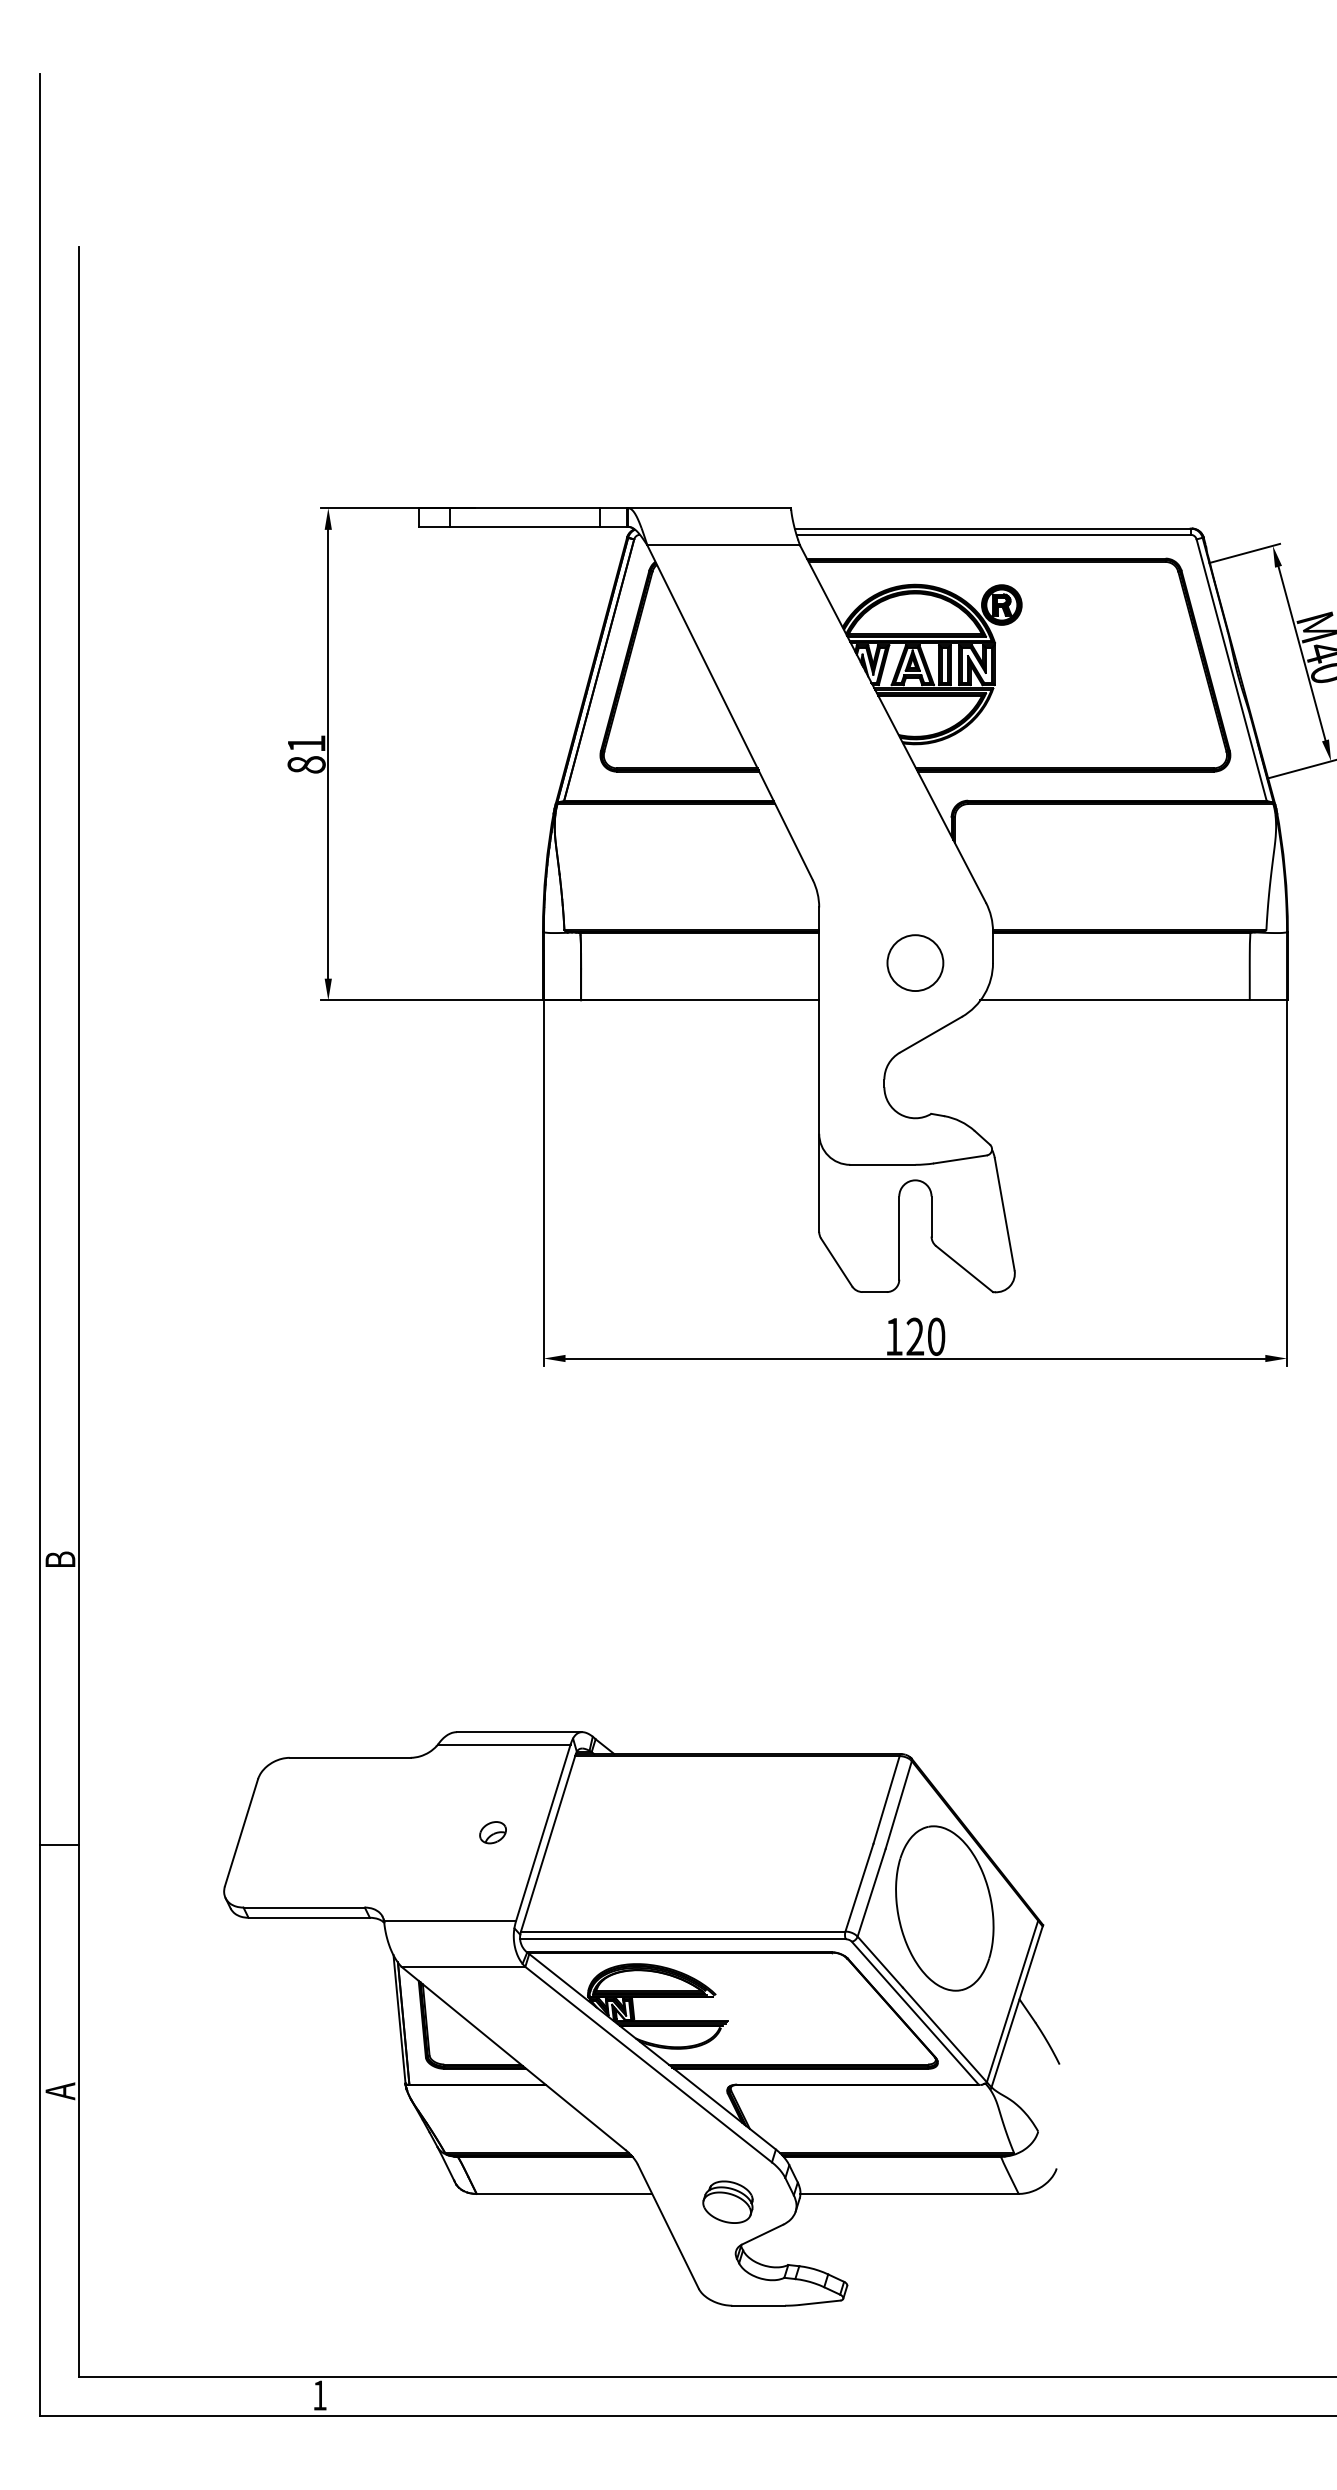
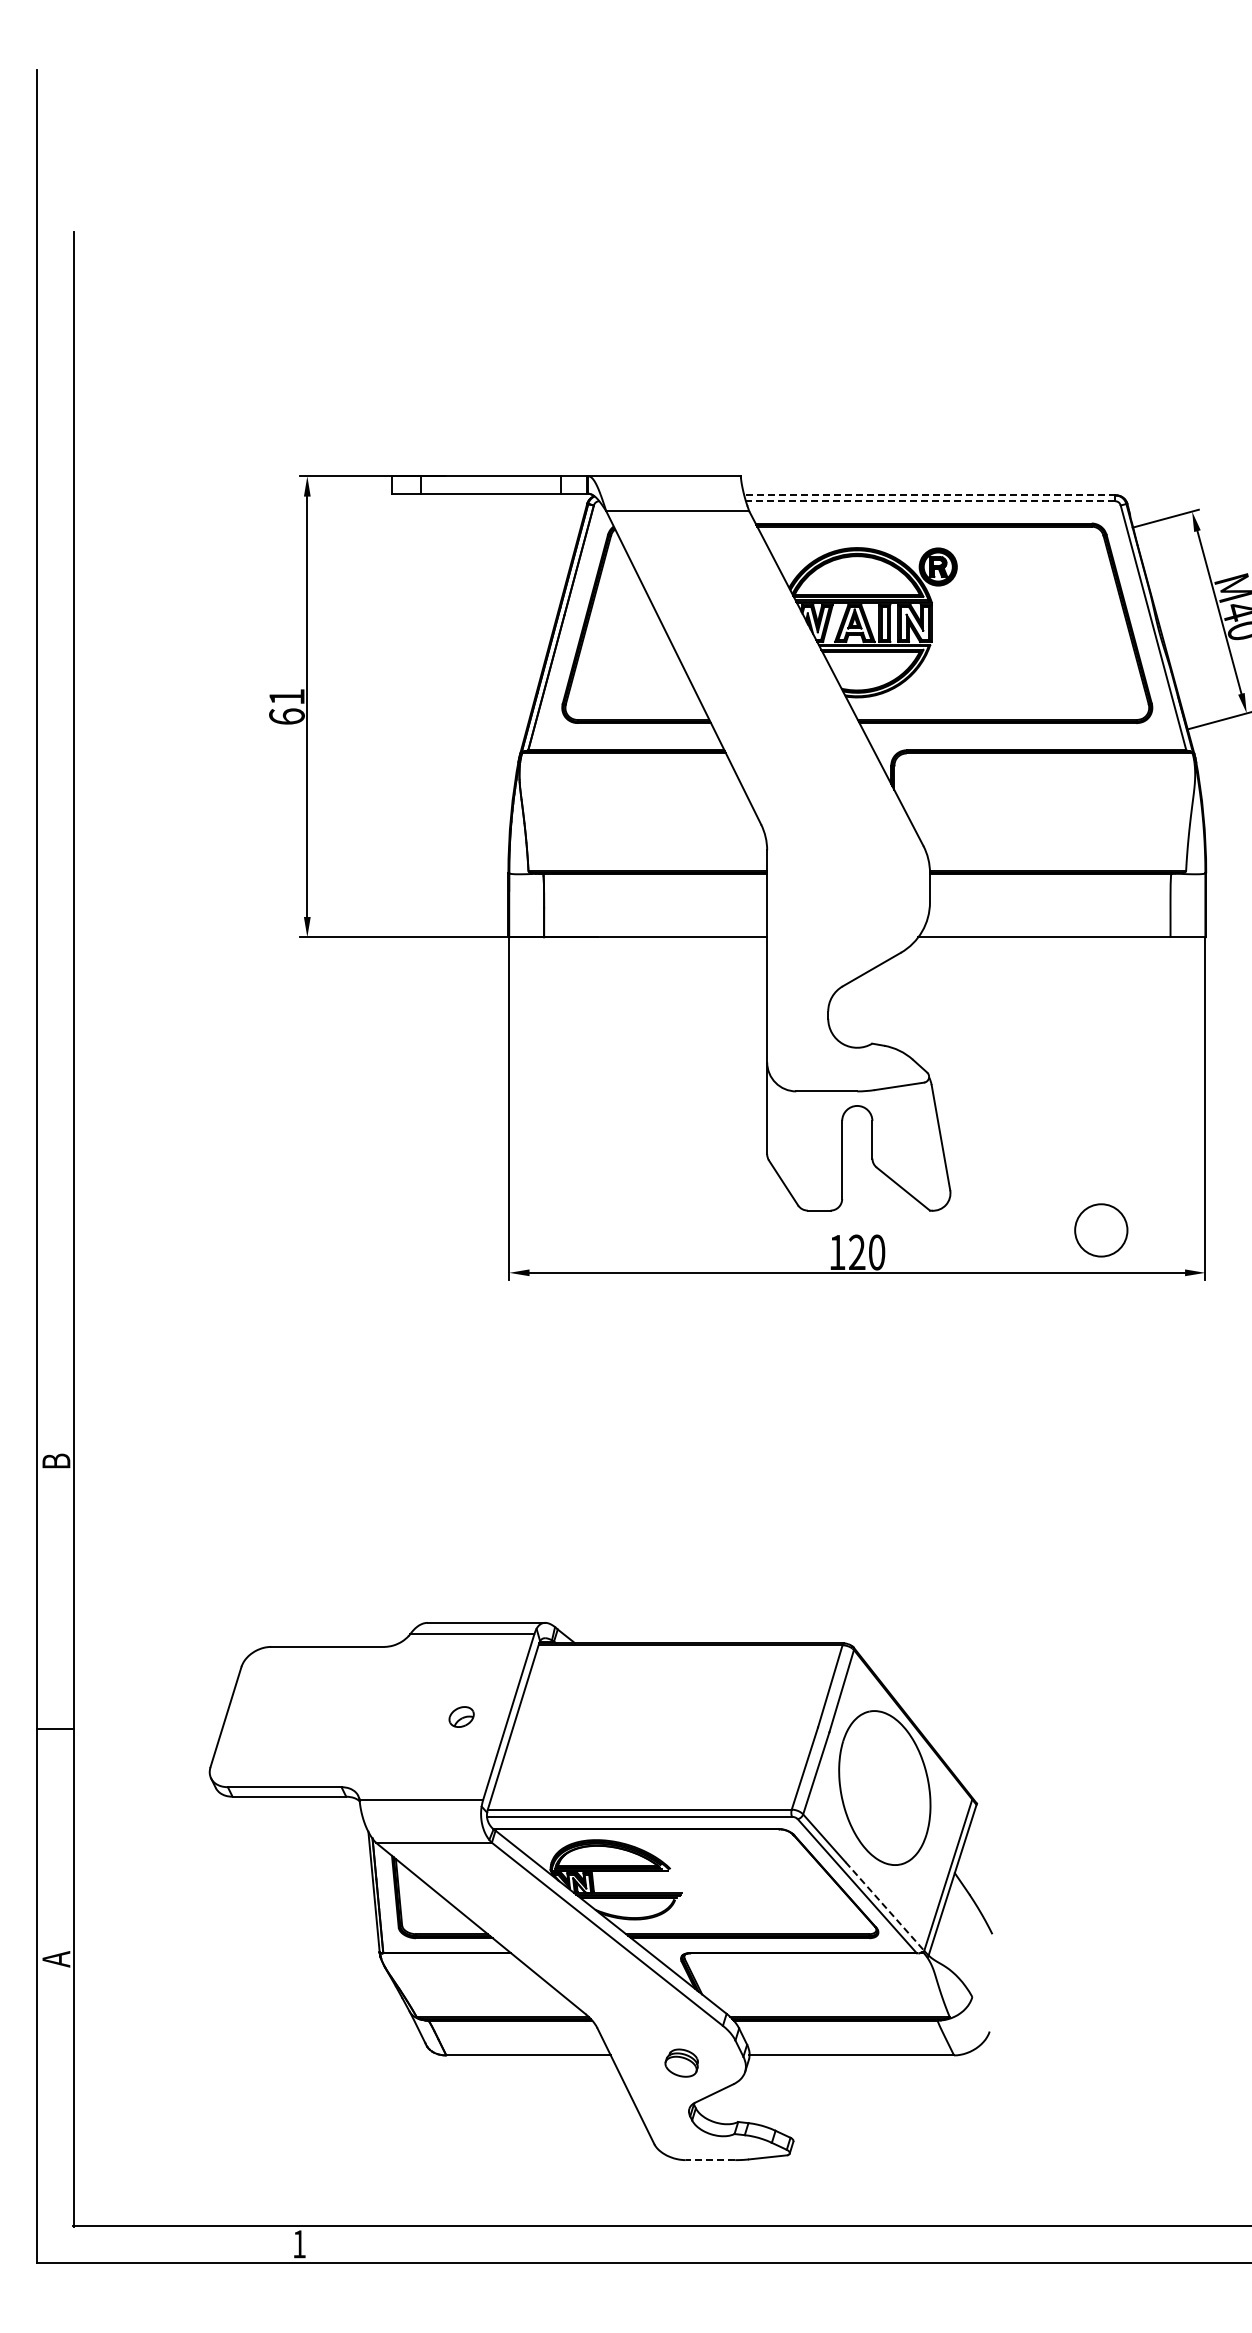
line: (993, 528) -> (930, 495), solid -> dashed
line: (993, 535) -> (930, 501), solid -> dashed
text: (306, 764) -> (286, 716), 81 -> 61
circle: (915, 963) -> (1101, 1230), moved
line: (945, 2034) -> (885, 1906), solid -> dashed
part: (727, 2201) -> (681, 2062), size x0.7
line: (758, 2306) -> (710, 2160), solid -> dashed

